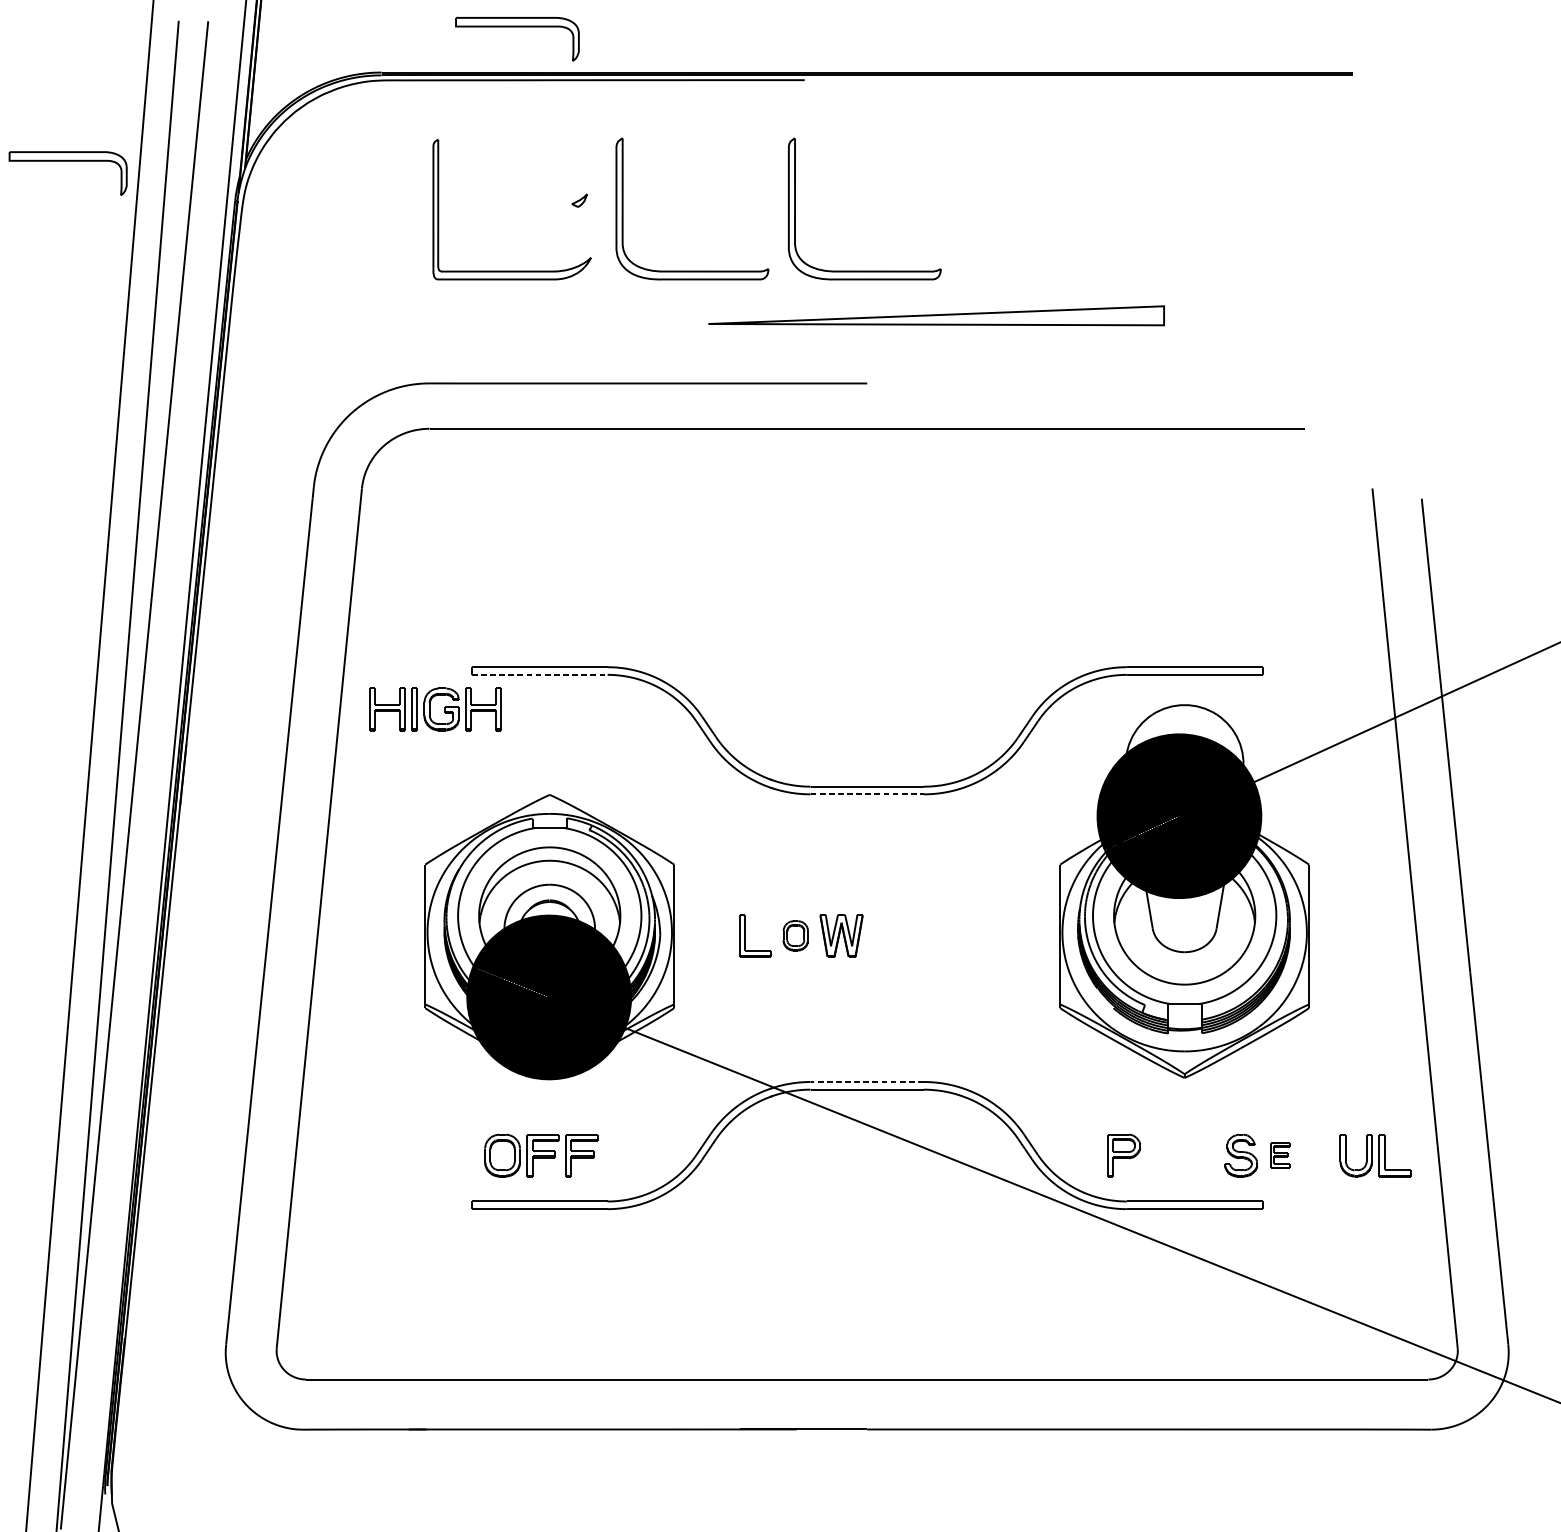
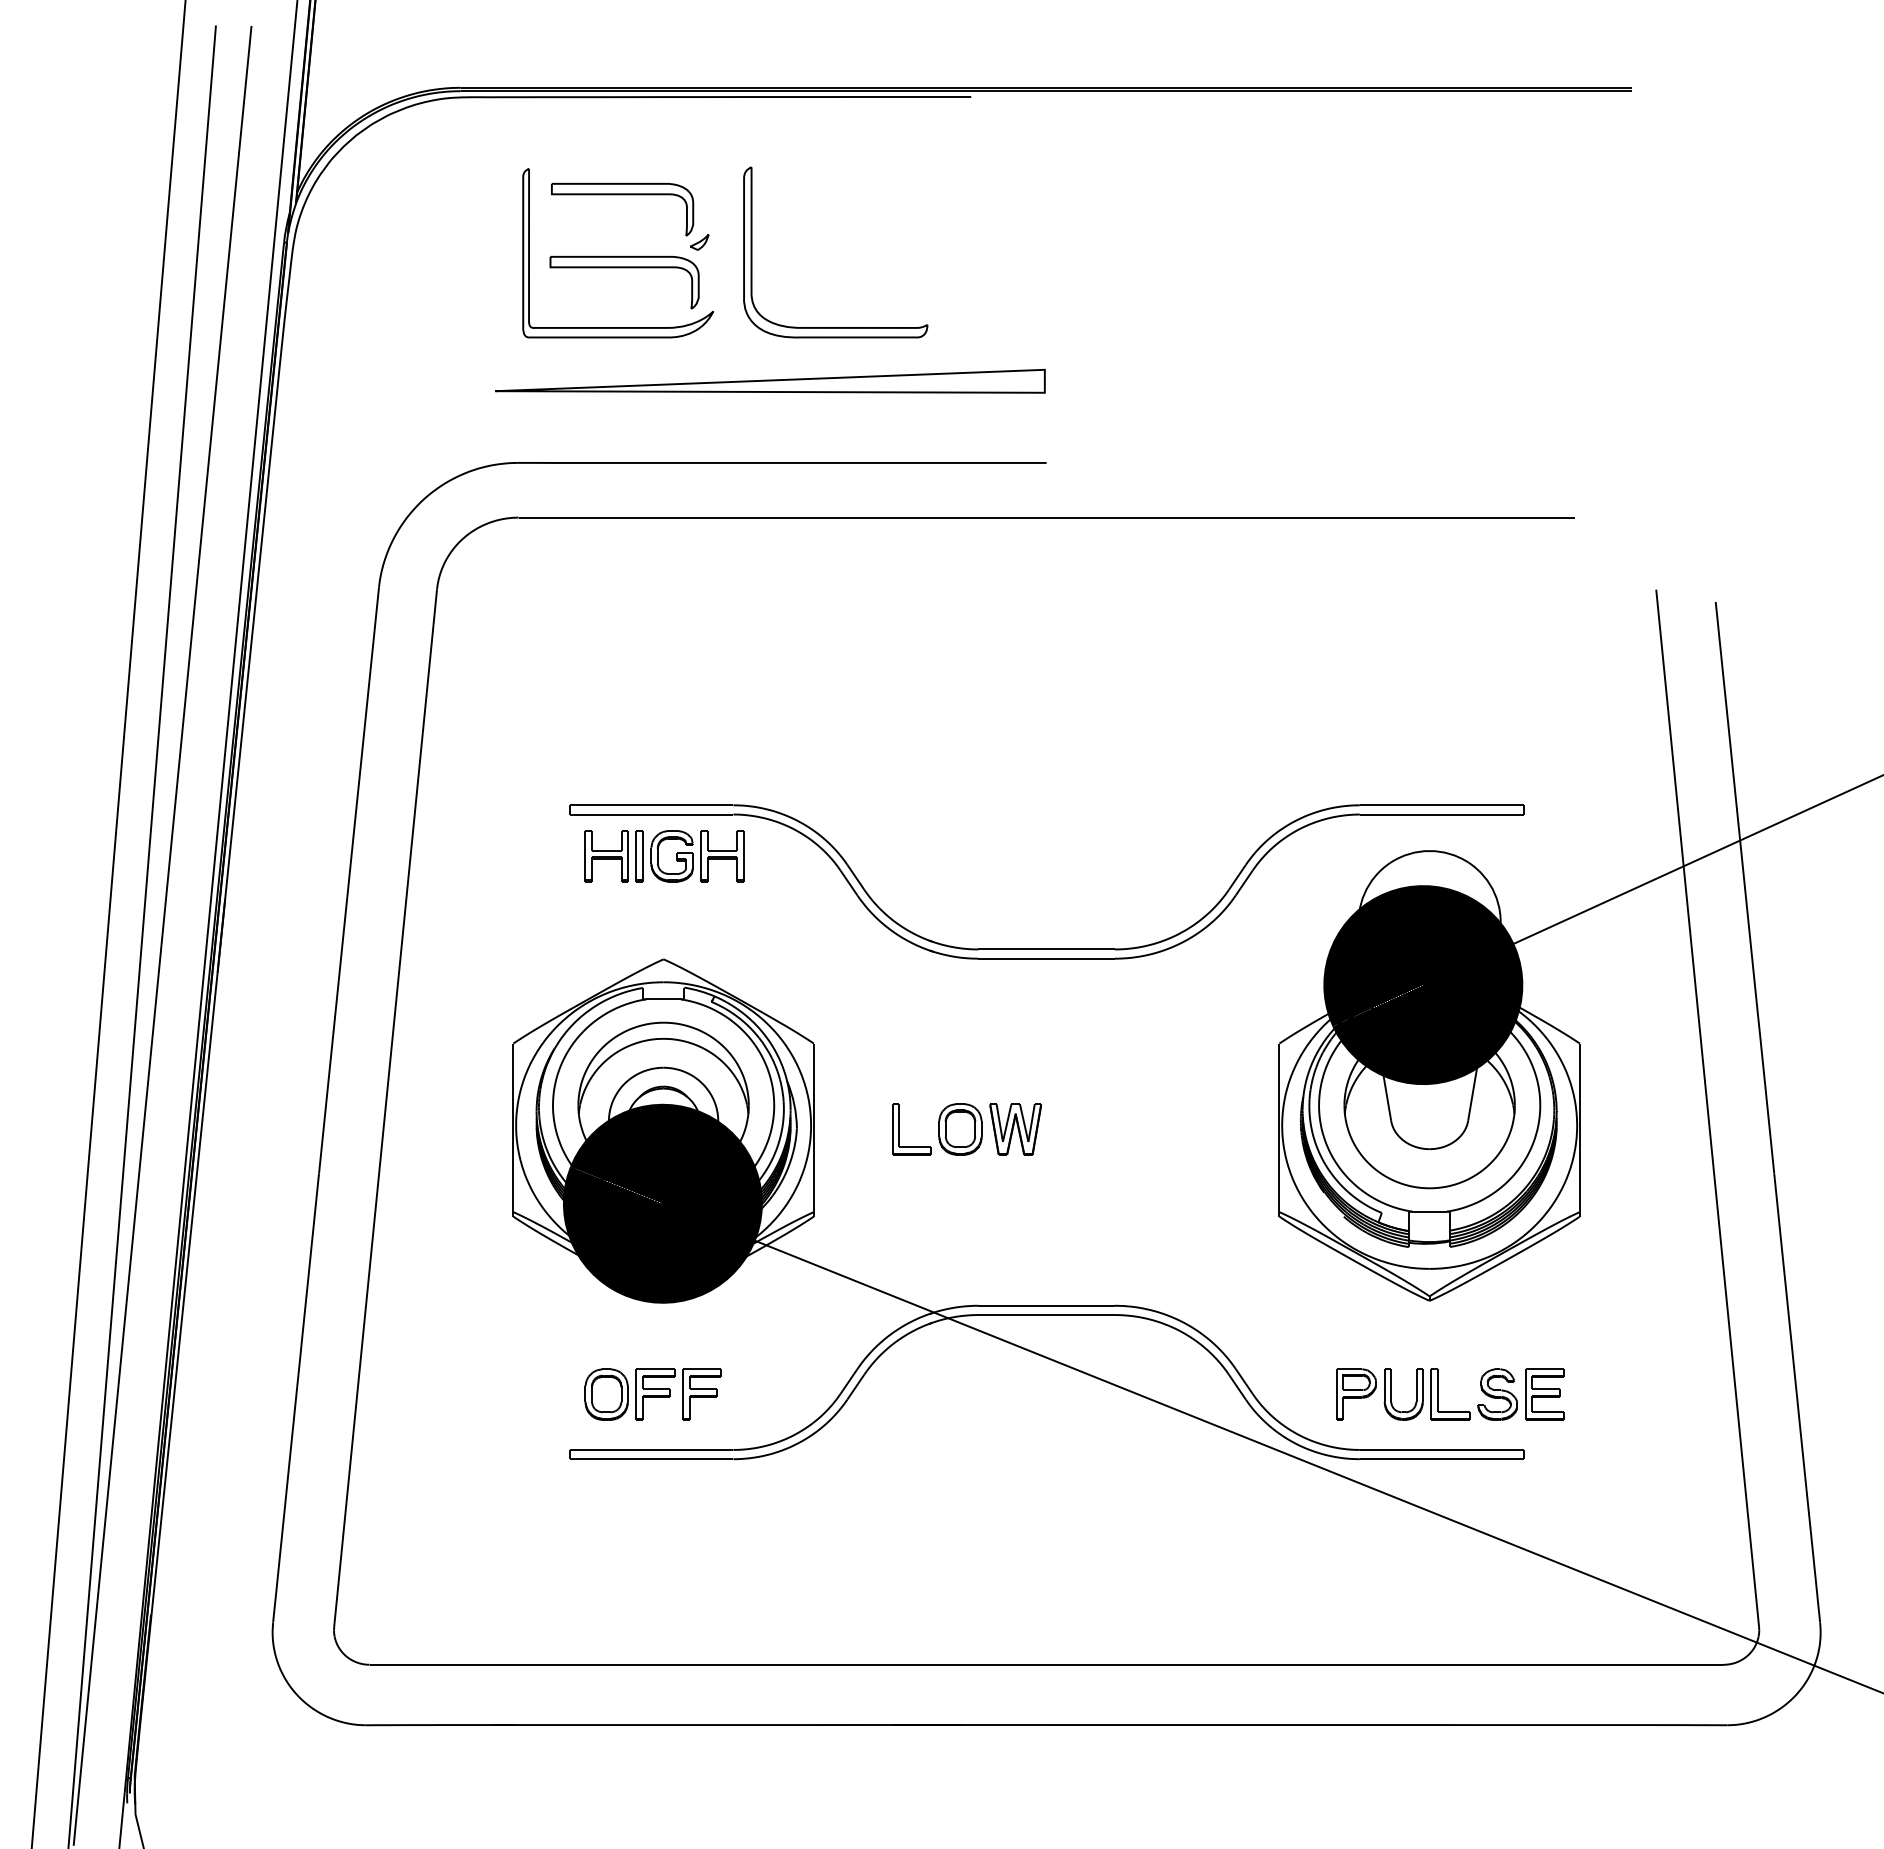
part: (517, 27) -> (624, 268), moved
part: (68, 161) -> (622, 195), moved
part: (864, 271) -> (1043, 327), removed
part: (936, 315) -> (770, 380), moved
line: (539, 674) -> (651, 814), dashed -> solid
part: (435, 709) -> (664, 856), moved
line: (867, 794) -> (1047, 958), dashed -> solid
part: (795, 935) -> (960, 1129), size x1.43
line: (867, 1081) -> (1046, 1305), dashed -> solid
part: (1279, 1155) -> (1544, 1394), size x1.67
part: (1375, 1155) -> (1426, 1394), moved

